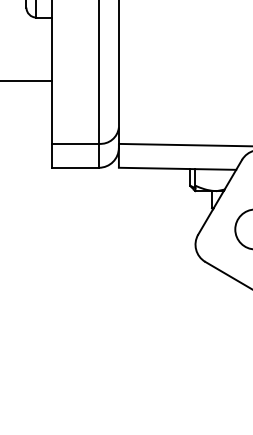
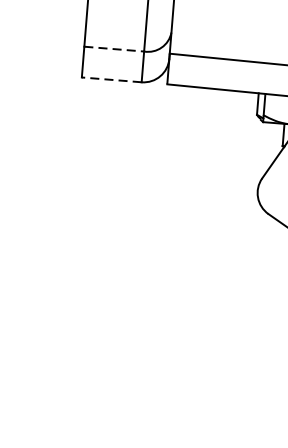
line: (76, 143) -> (115, 48), solid -> dashed
line: (75, 167) -> (111, 79), solid -> dashed

